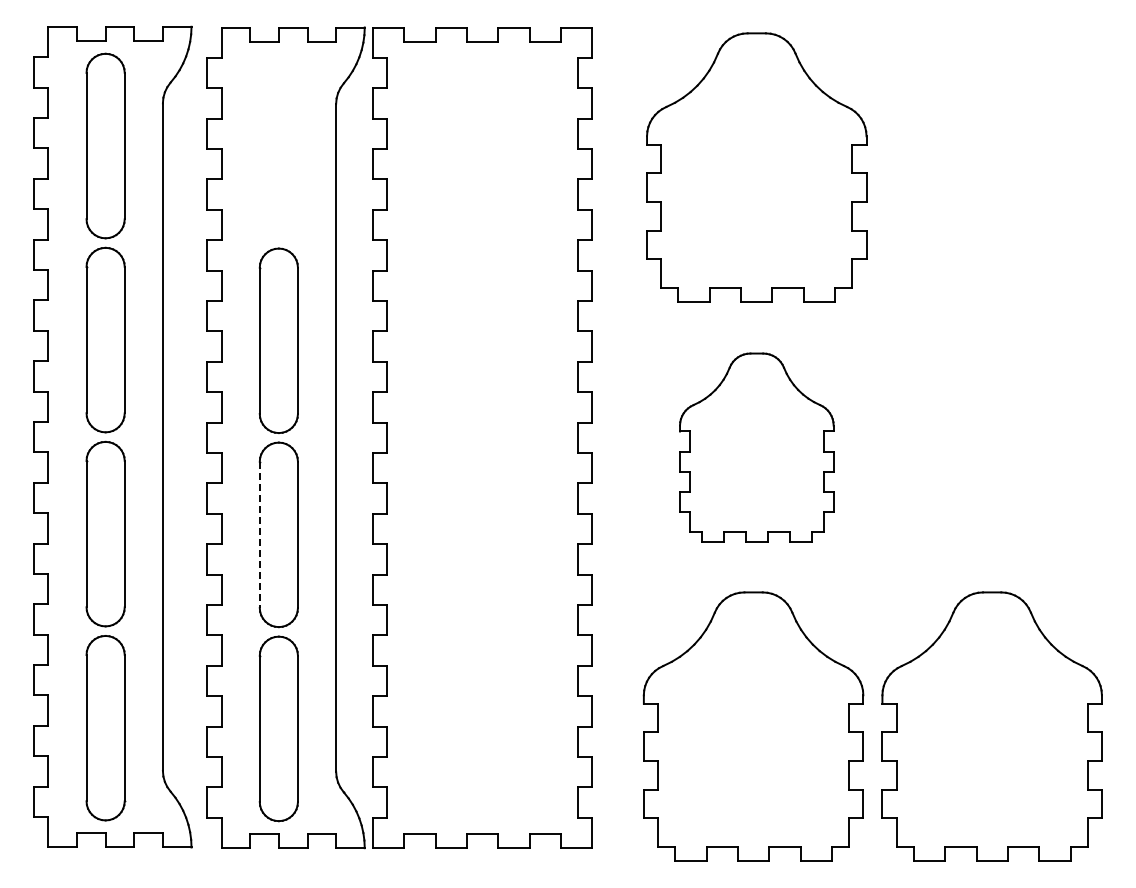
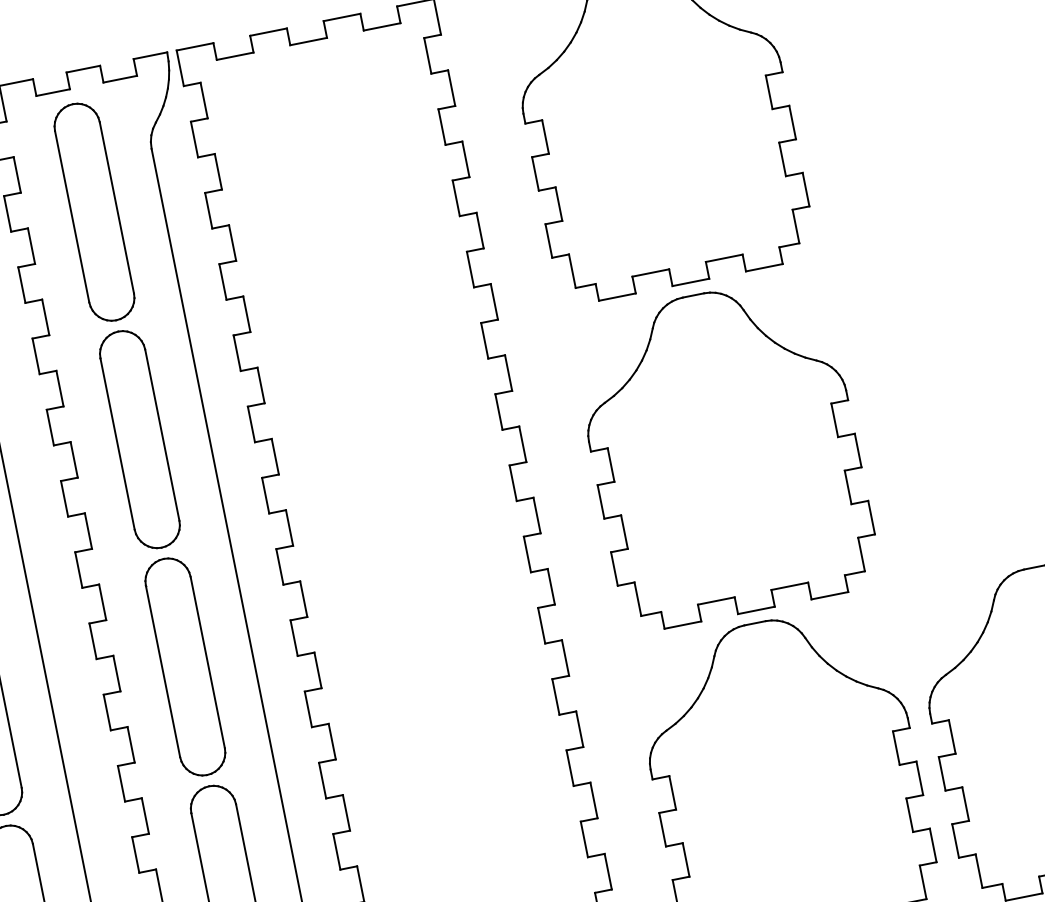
part: (278, 146) -> (94, 212), added
part: (756, 447) -> (724, 452), size x1.43
line: (259, 535) -> (162, 672), dashed -> solid

